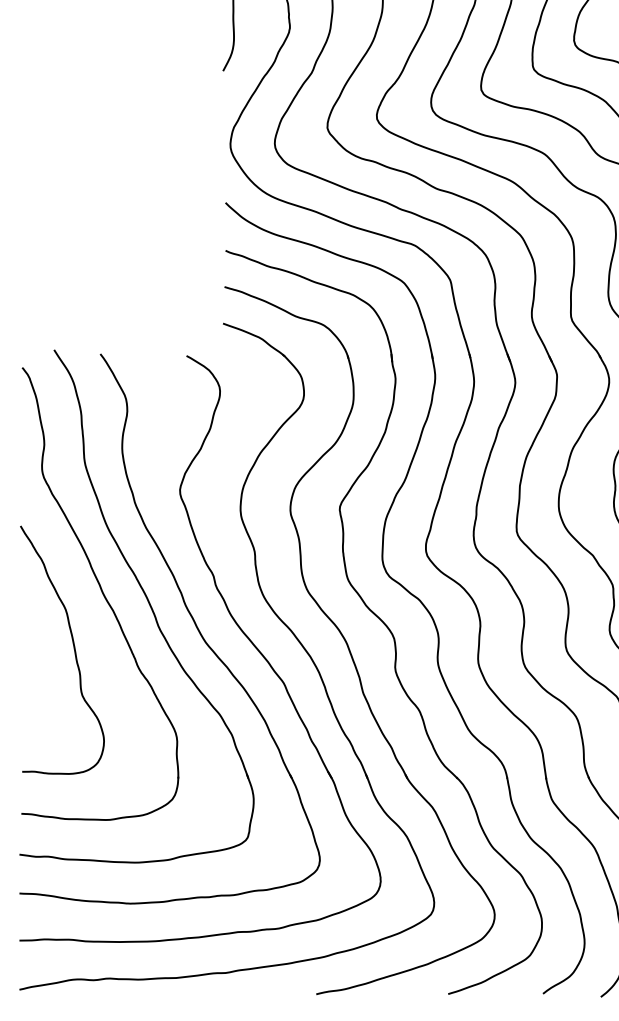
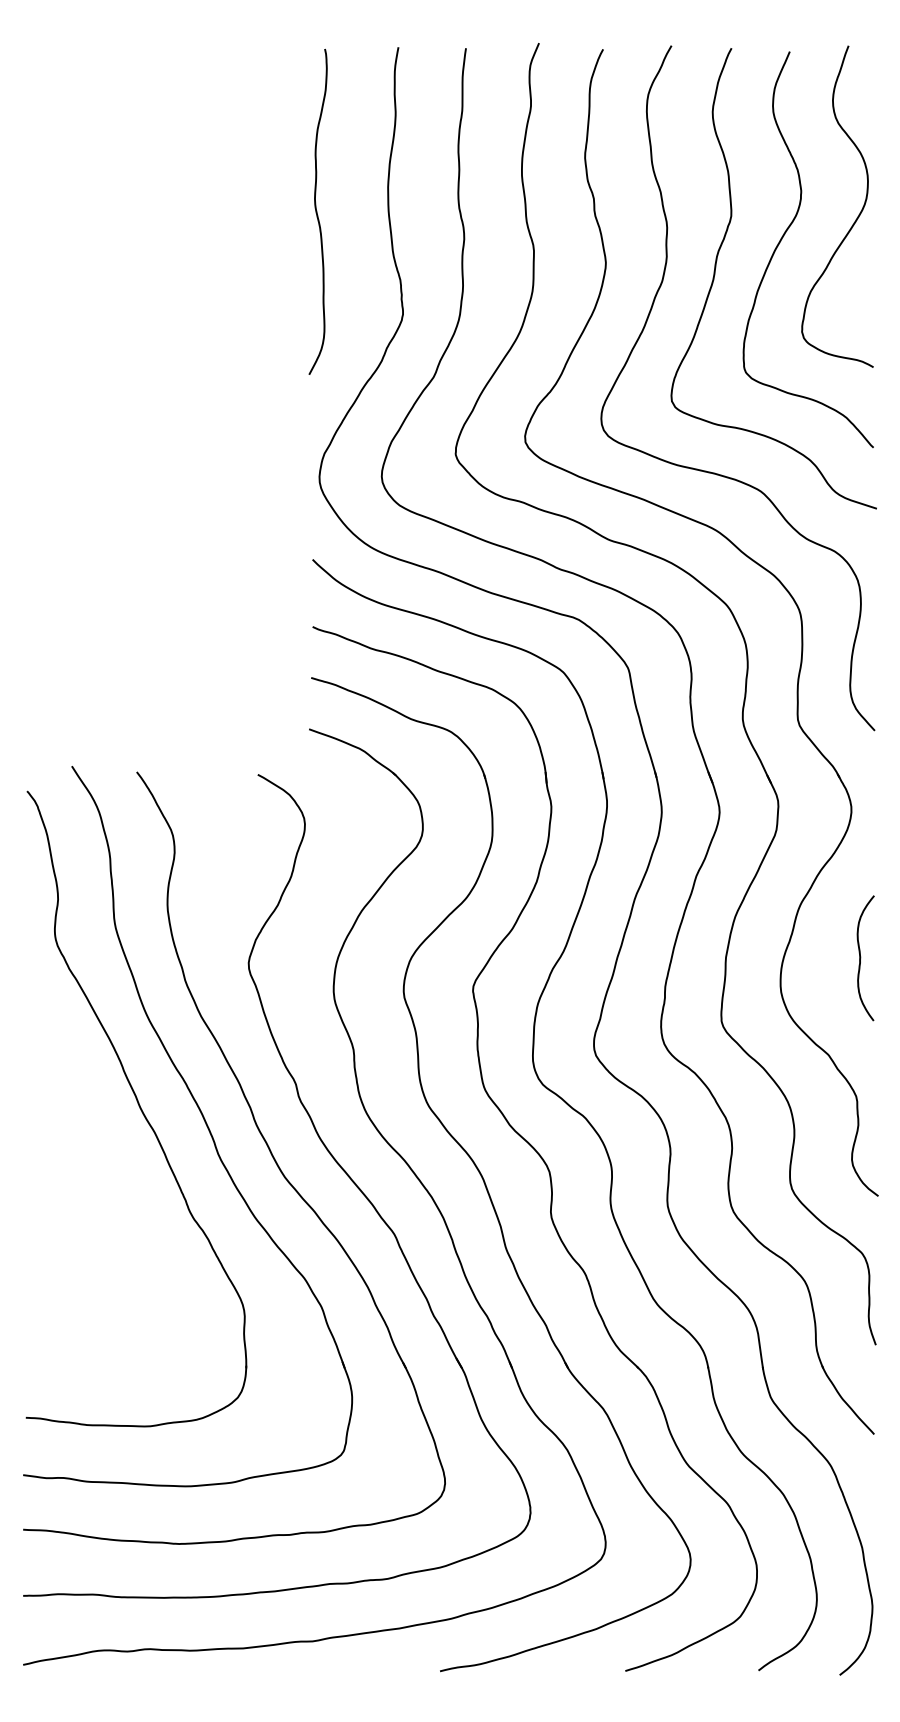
curve: (73, 649) -> (99, 1186), removed

